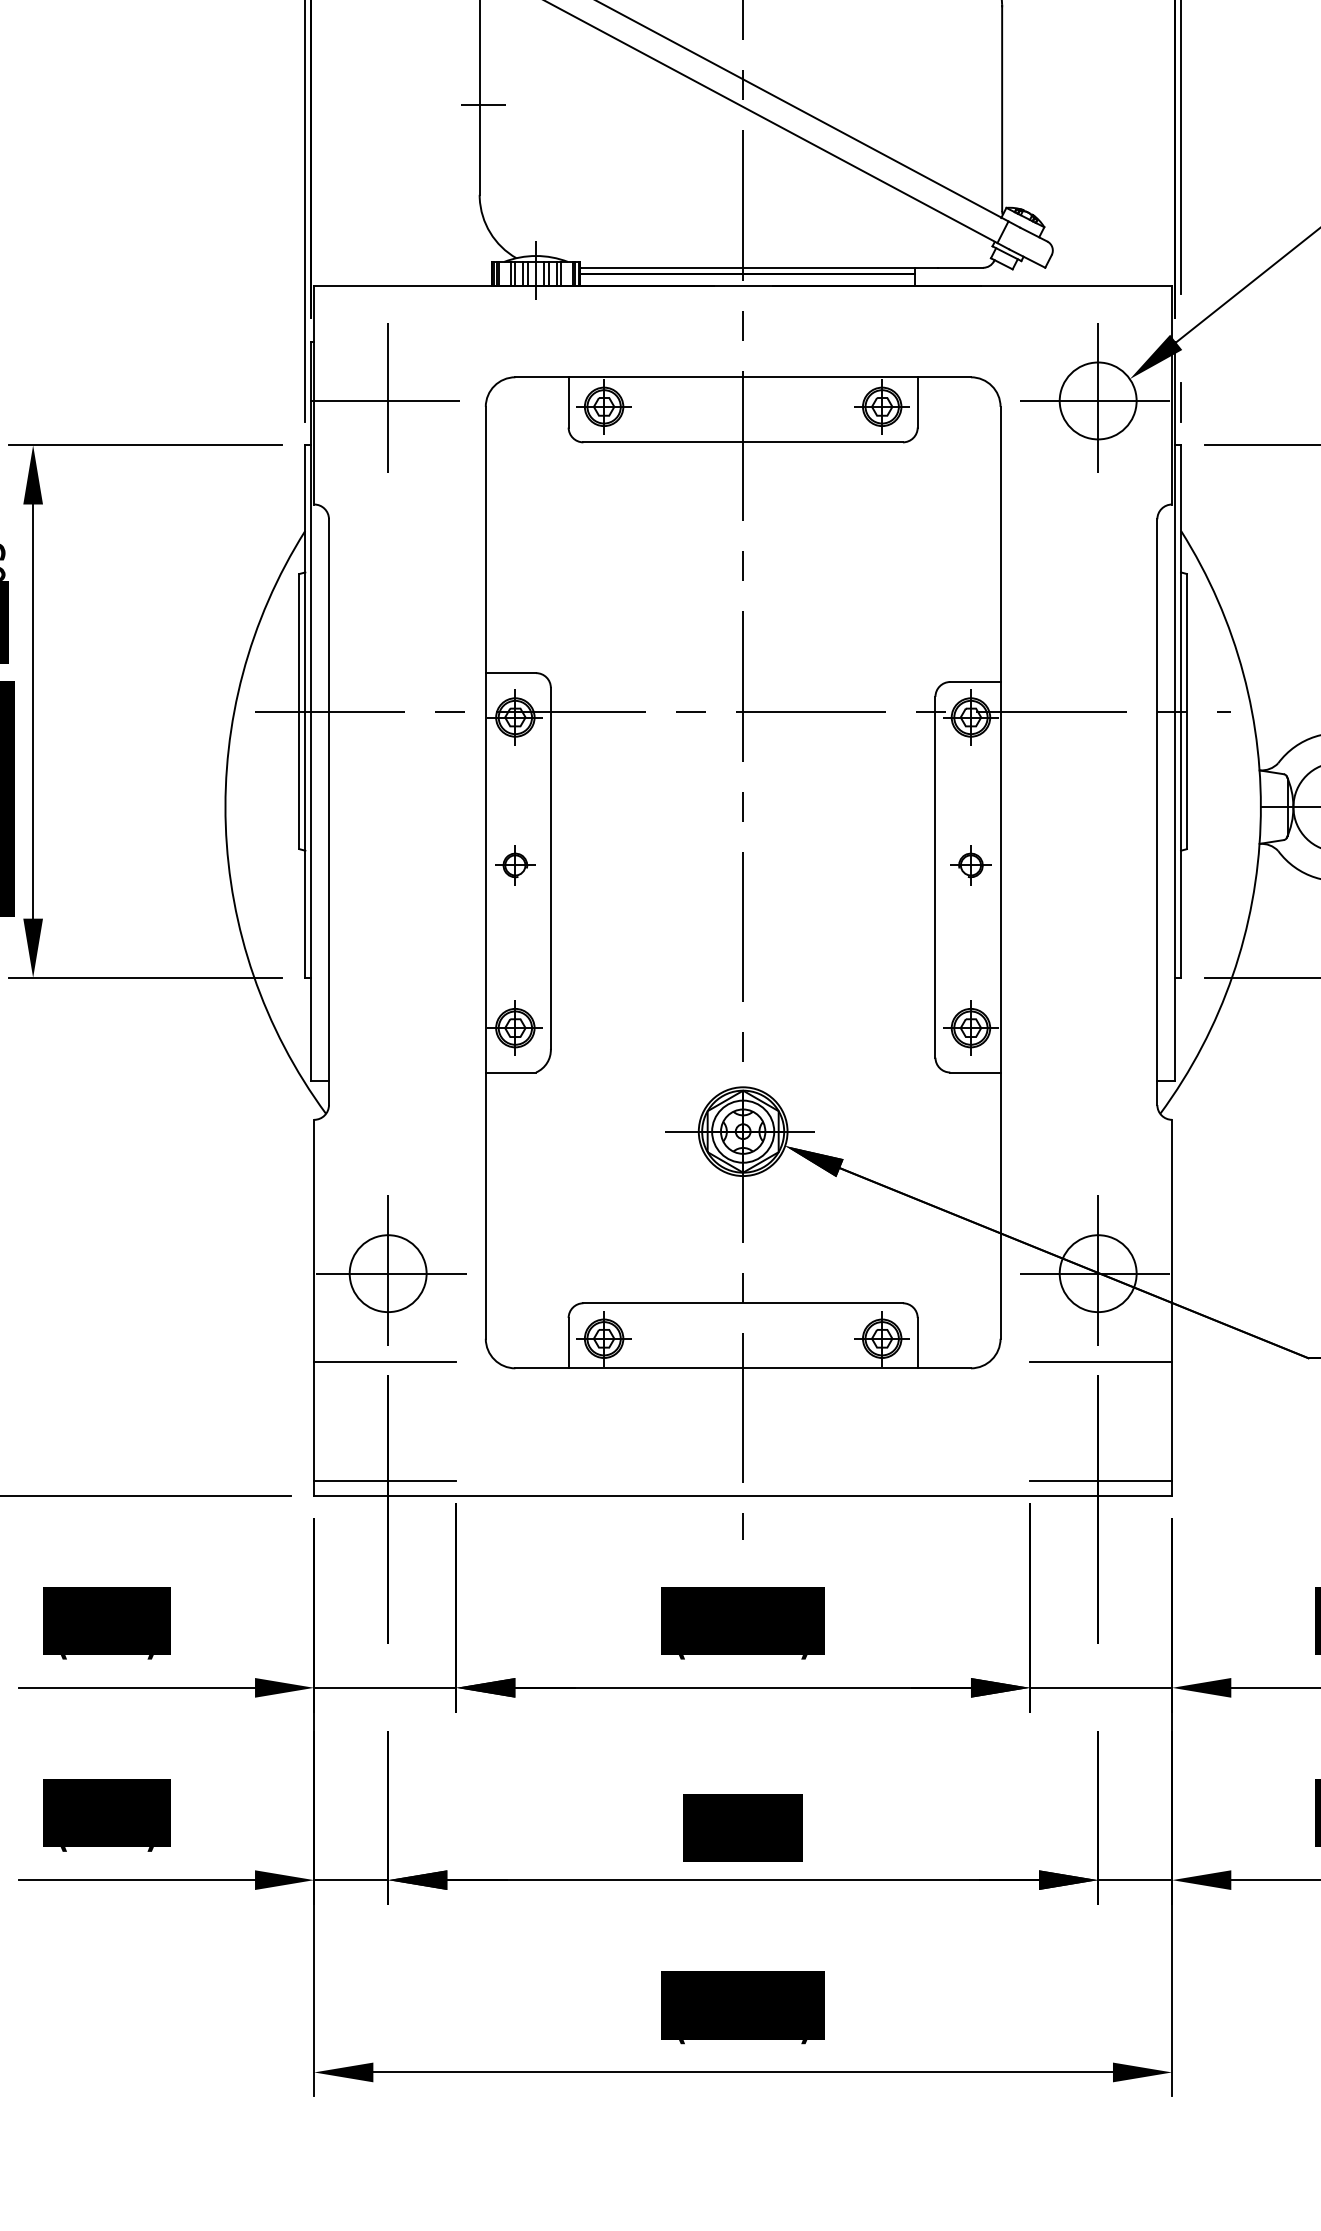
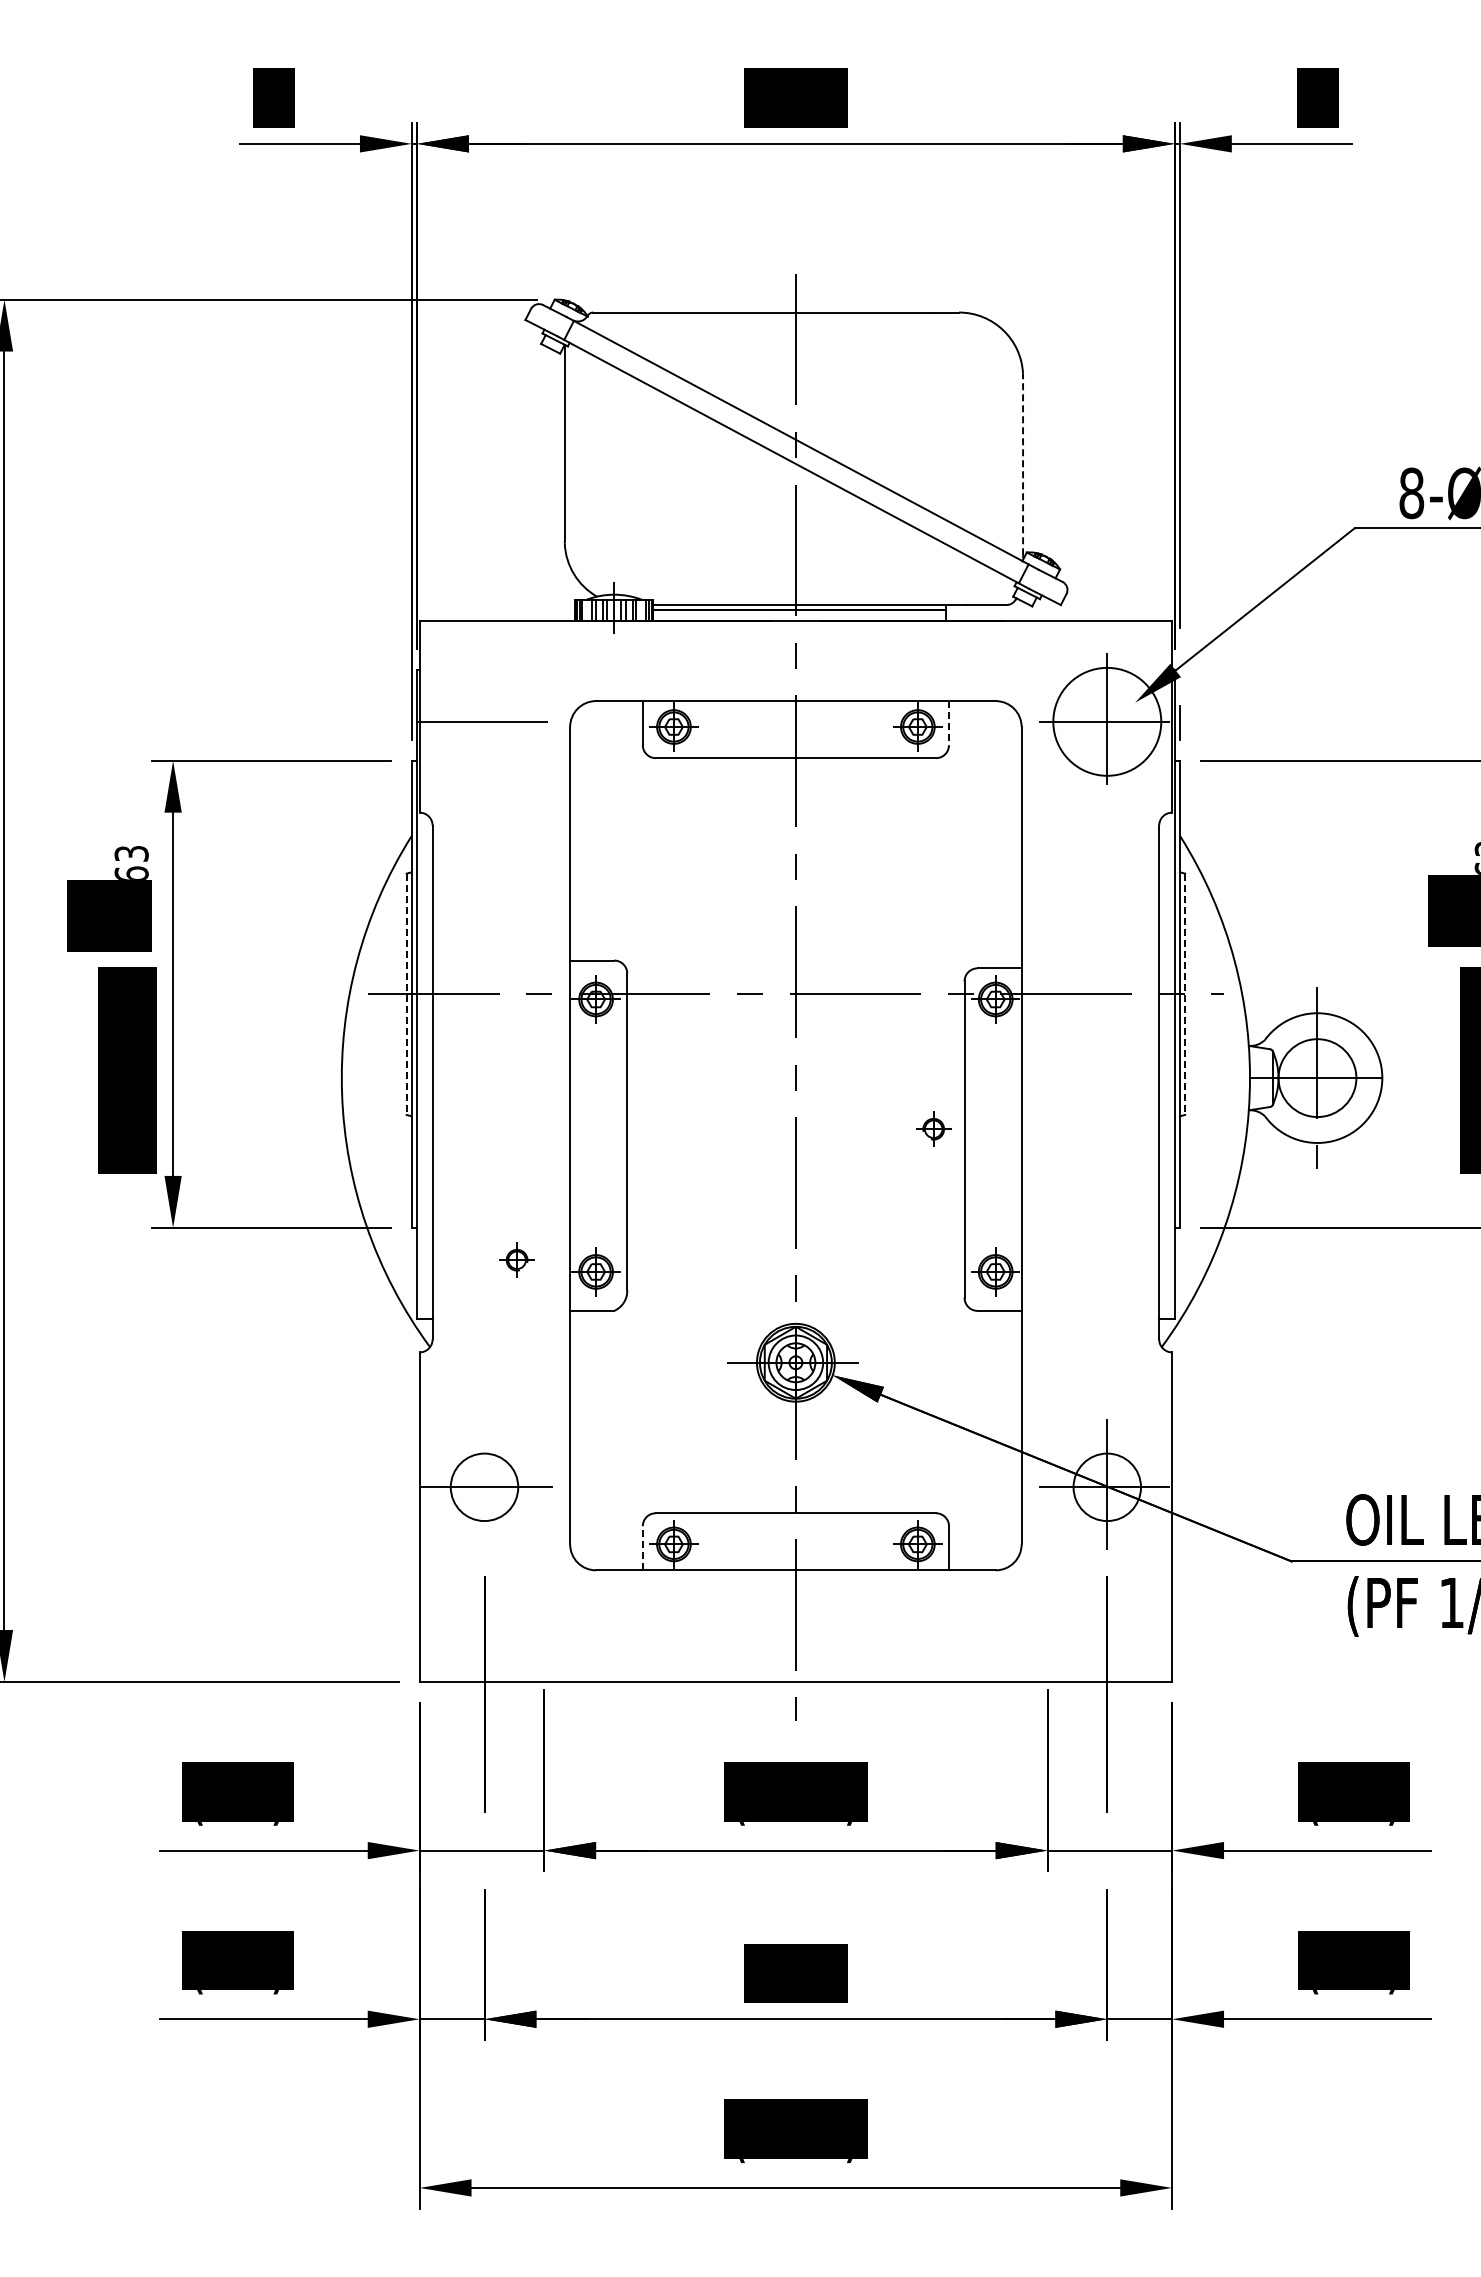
line: (482, 105) -> (567, 462), removed
line: (1002, 107) -> (1023, 464), solid -> dashed
line: (388, 400) -> (484, 721), removed
circle: (1098, 400) -> (1107, 721), size x1.6
line: (918, 402) -> (949, 723), solid -> dashed
line: (299, 711) -> (406, 994), solid -> dashed
line: (1187, 711) -> (1185, 994), solid -> dashed
part: (514, 864) -> (516, 1259), moved
part: (970, 864) -> (933, 1128), moved
line: (388, 1273) -> (484, 1487), removed
line: (568, 1342) -> (642, 1547), solid -> dashed
line: (384, 1362) -> (481, 1565), removed
line: (1100, 1362) -> (1109, 1565), removed
line: (384, 1480) -> (481, 1668), removed
line: (1100, 1480) -> (1109, 1668), removed

